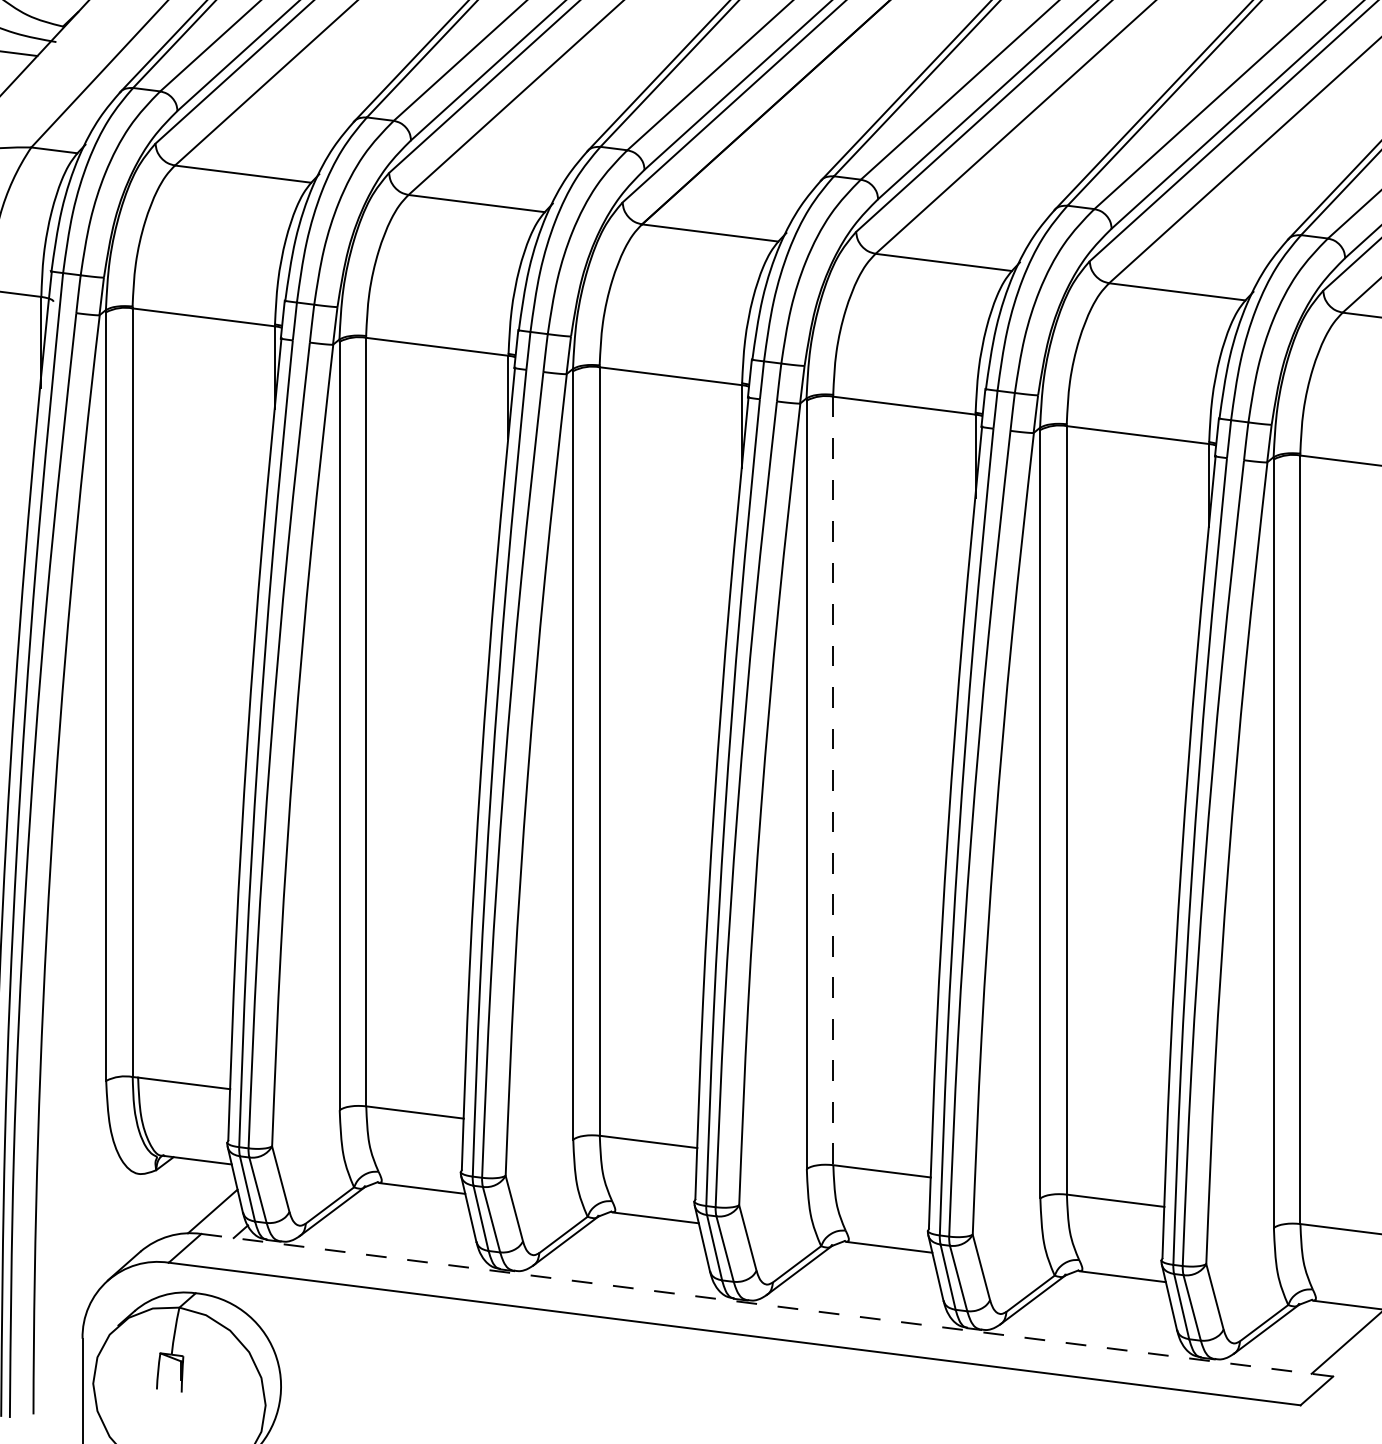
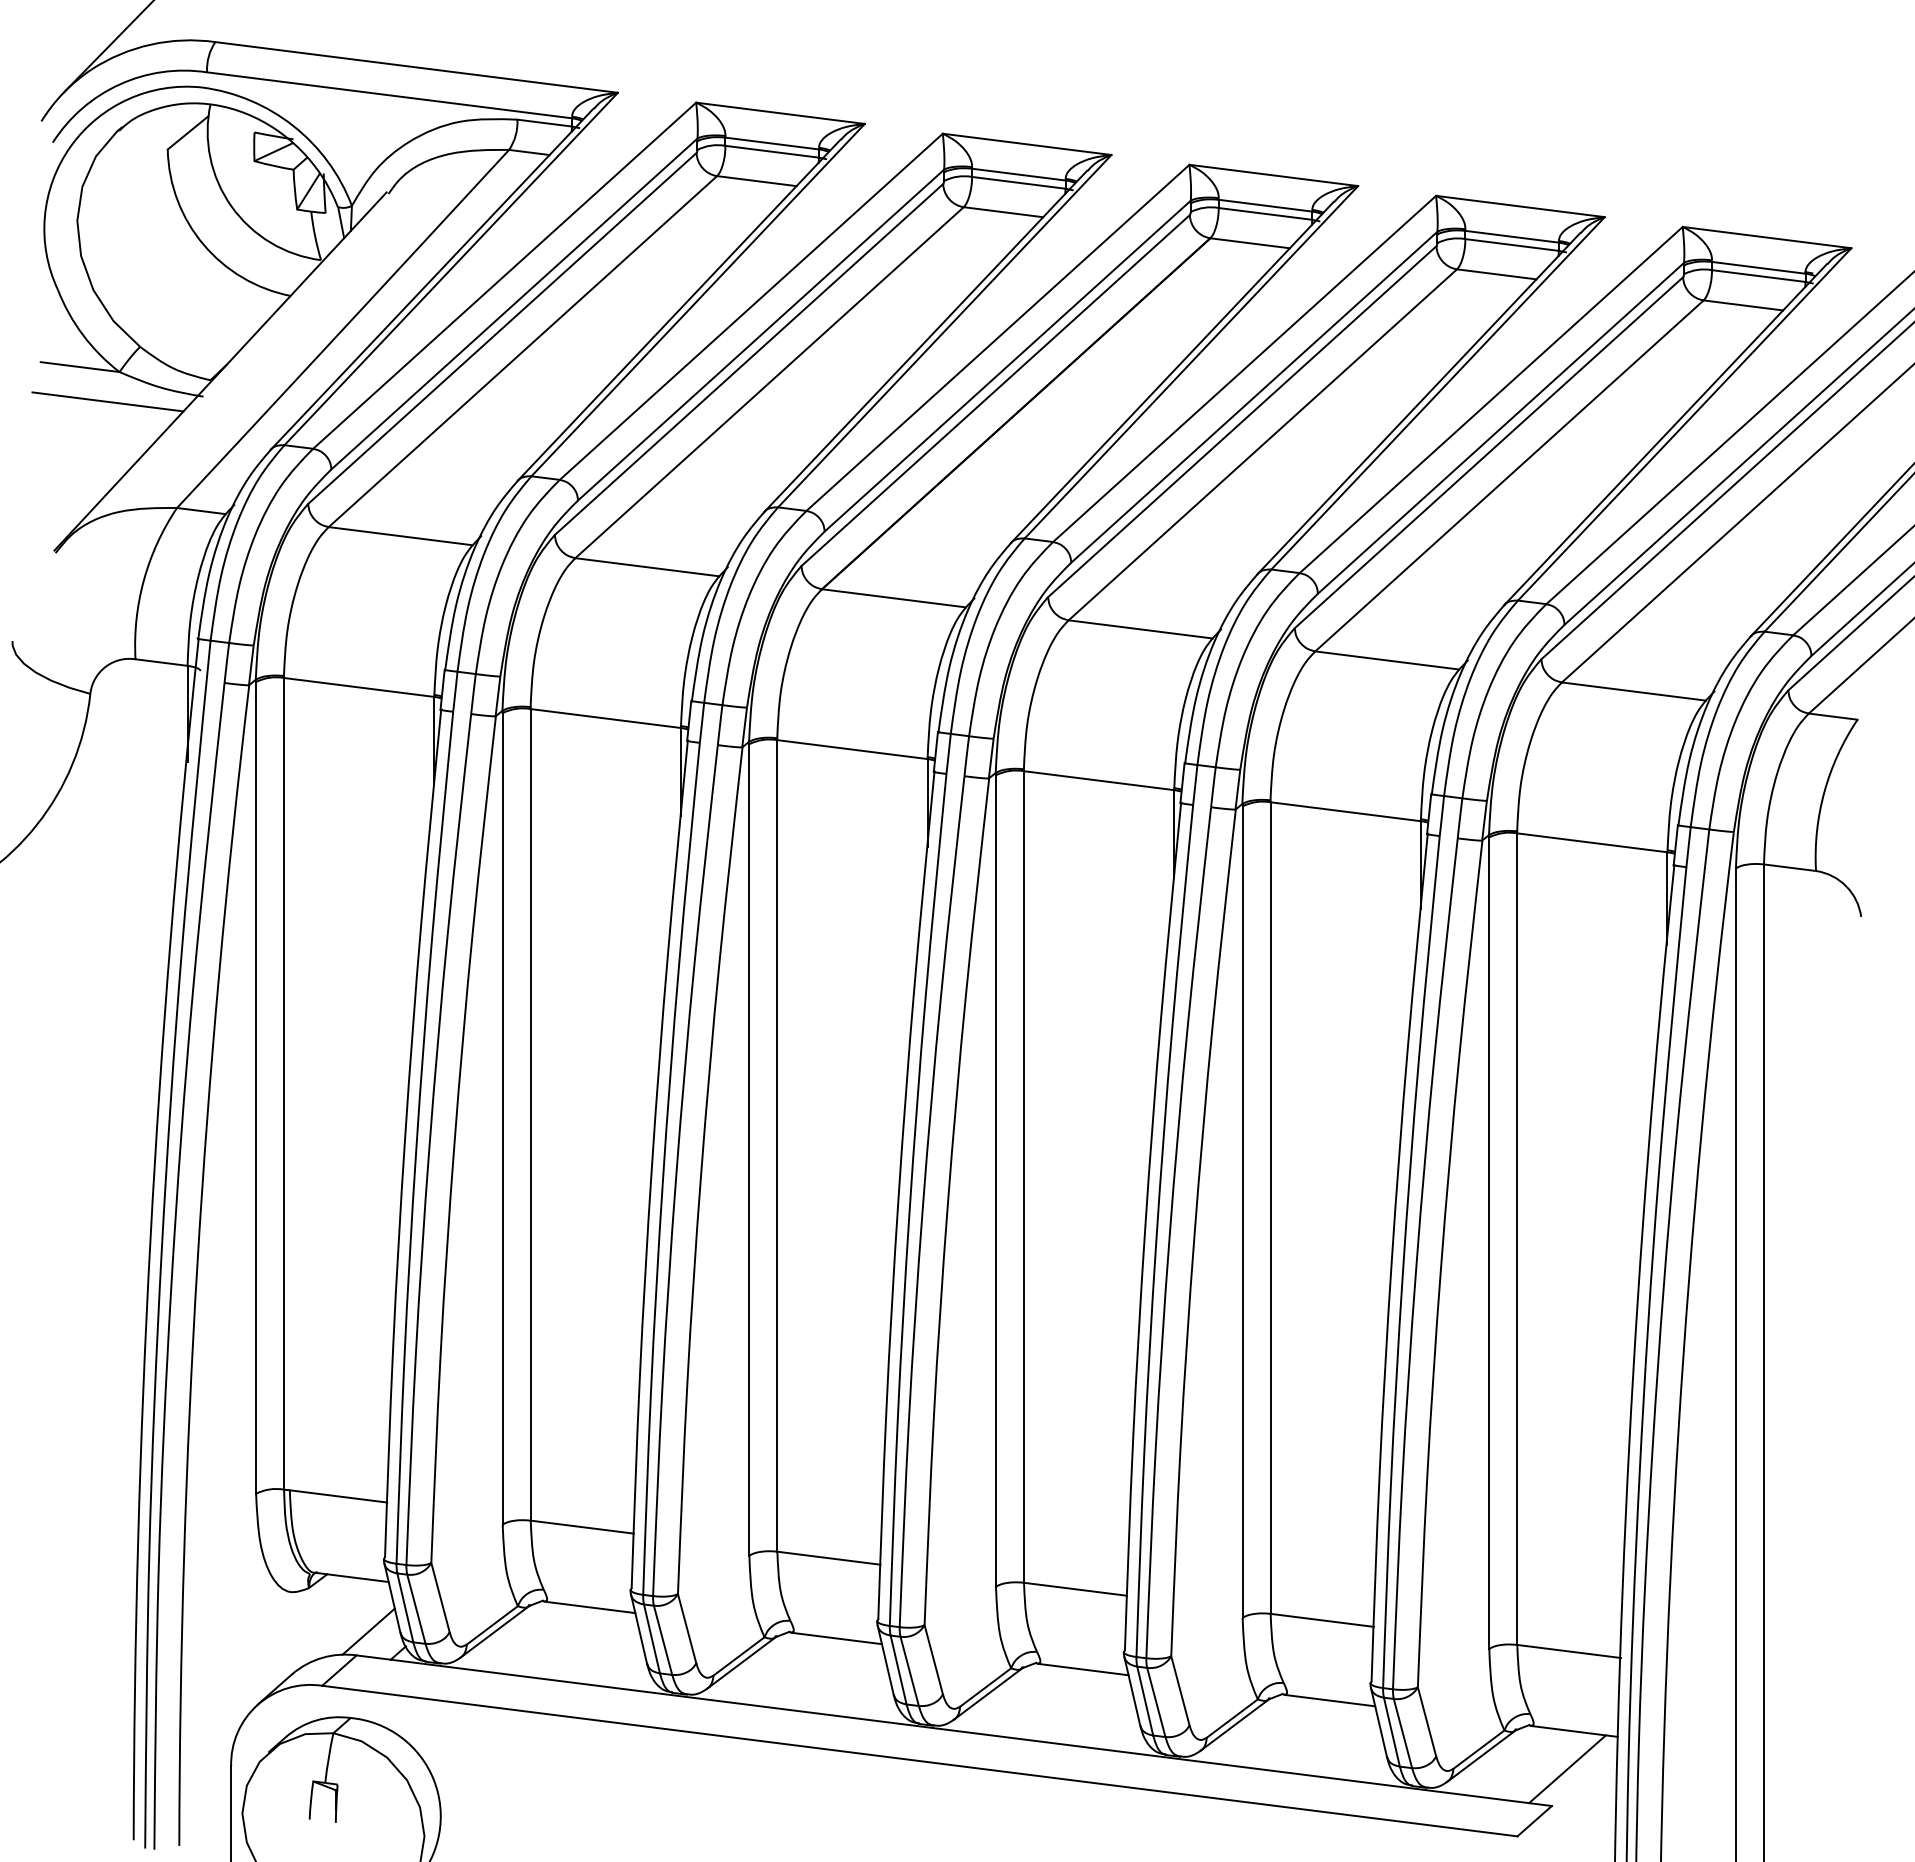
line: (833, 781) -> (1024, 1177), dashed -> solid
line: (767, 1305) -> (954, 1730), dashed -> solid

